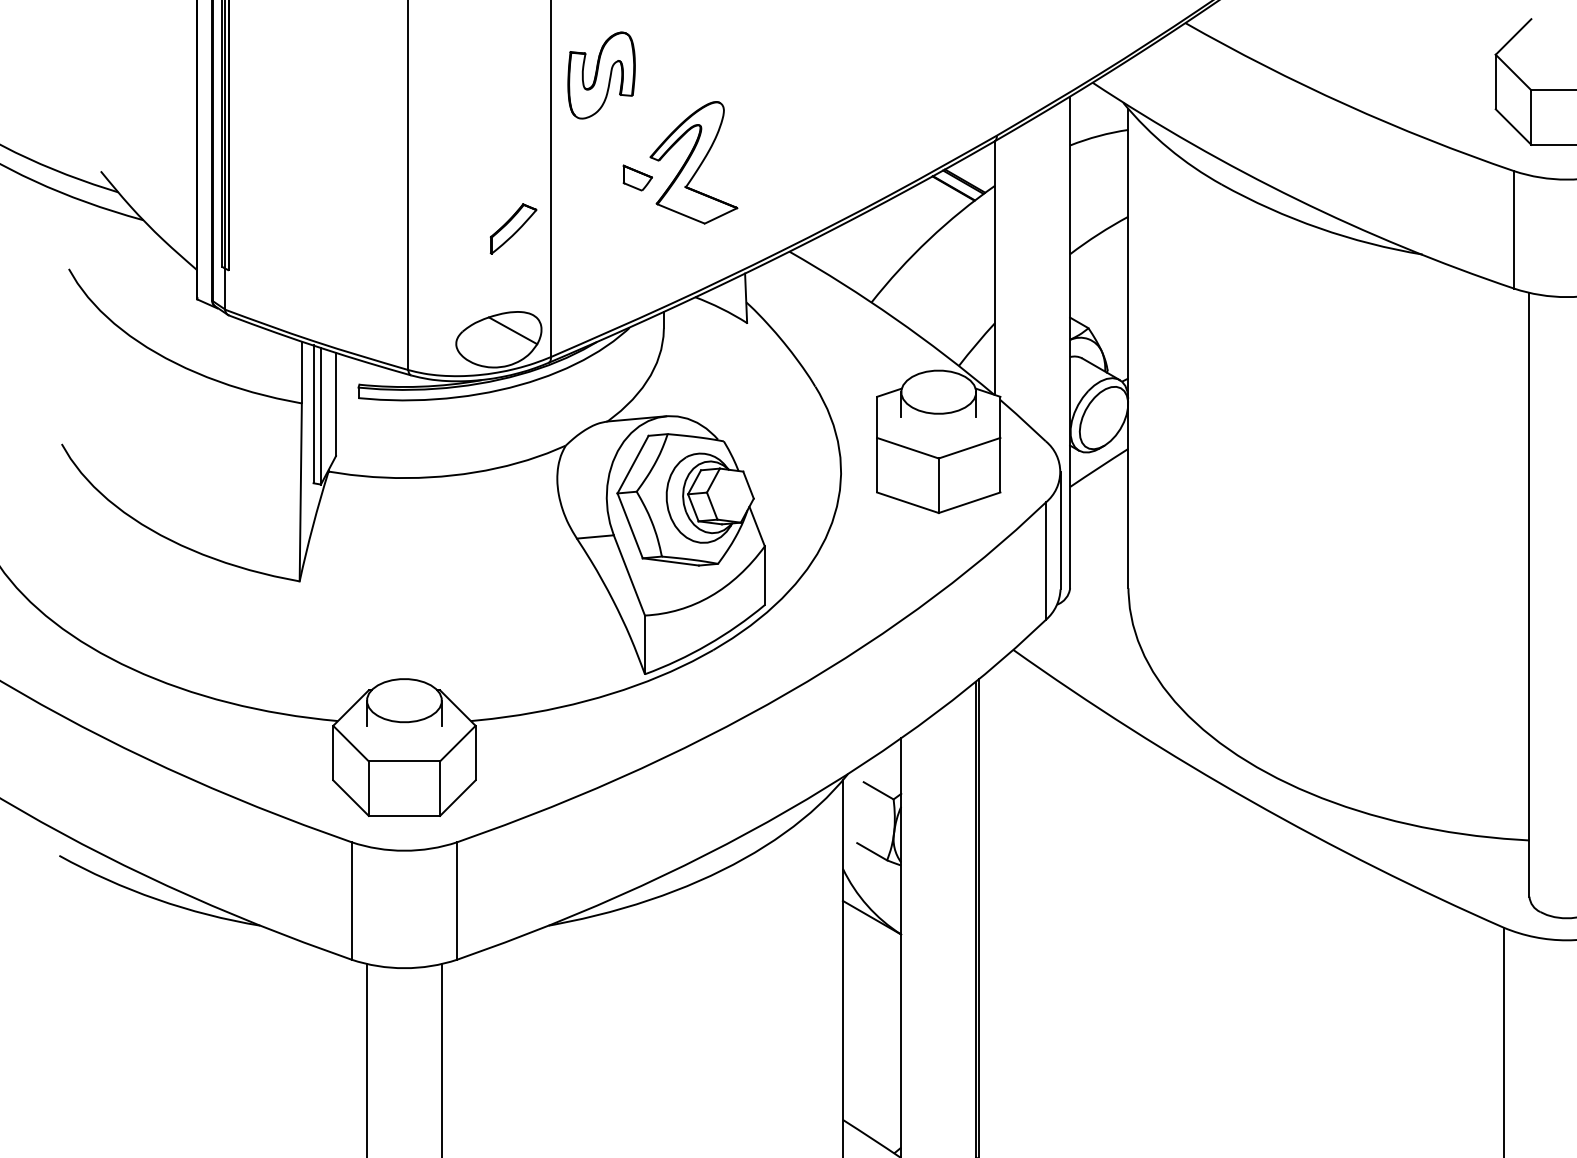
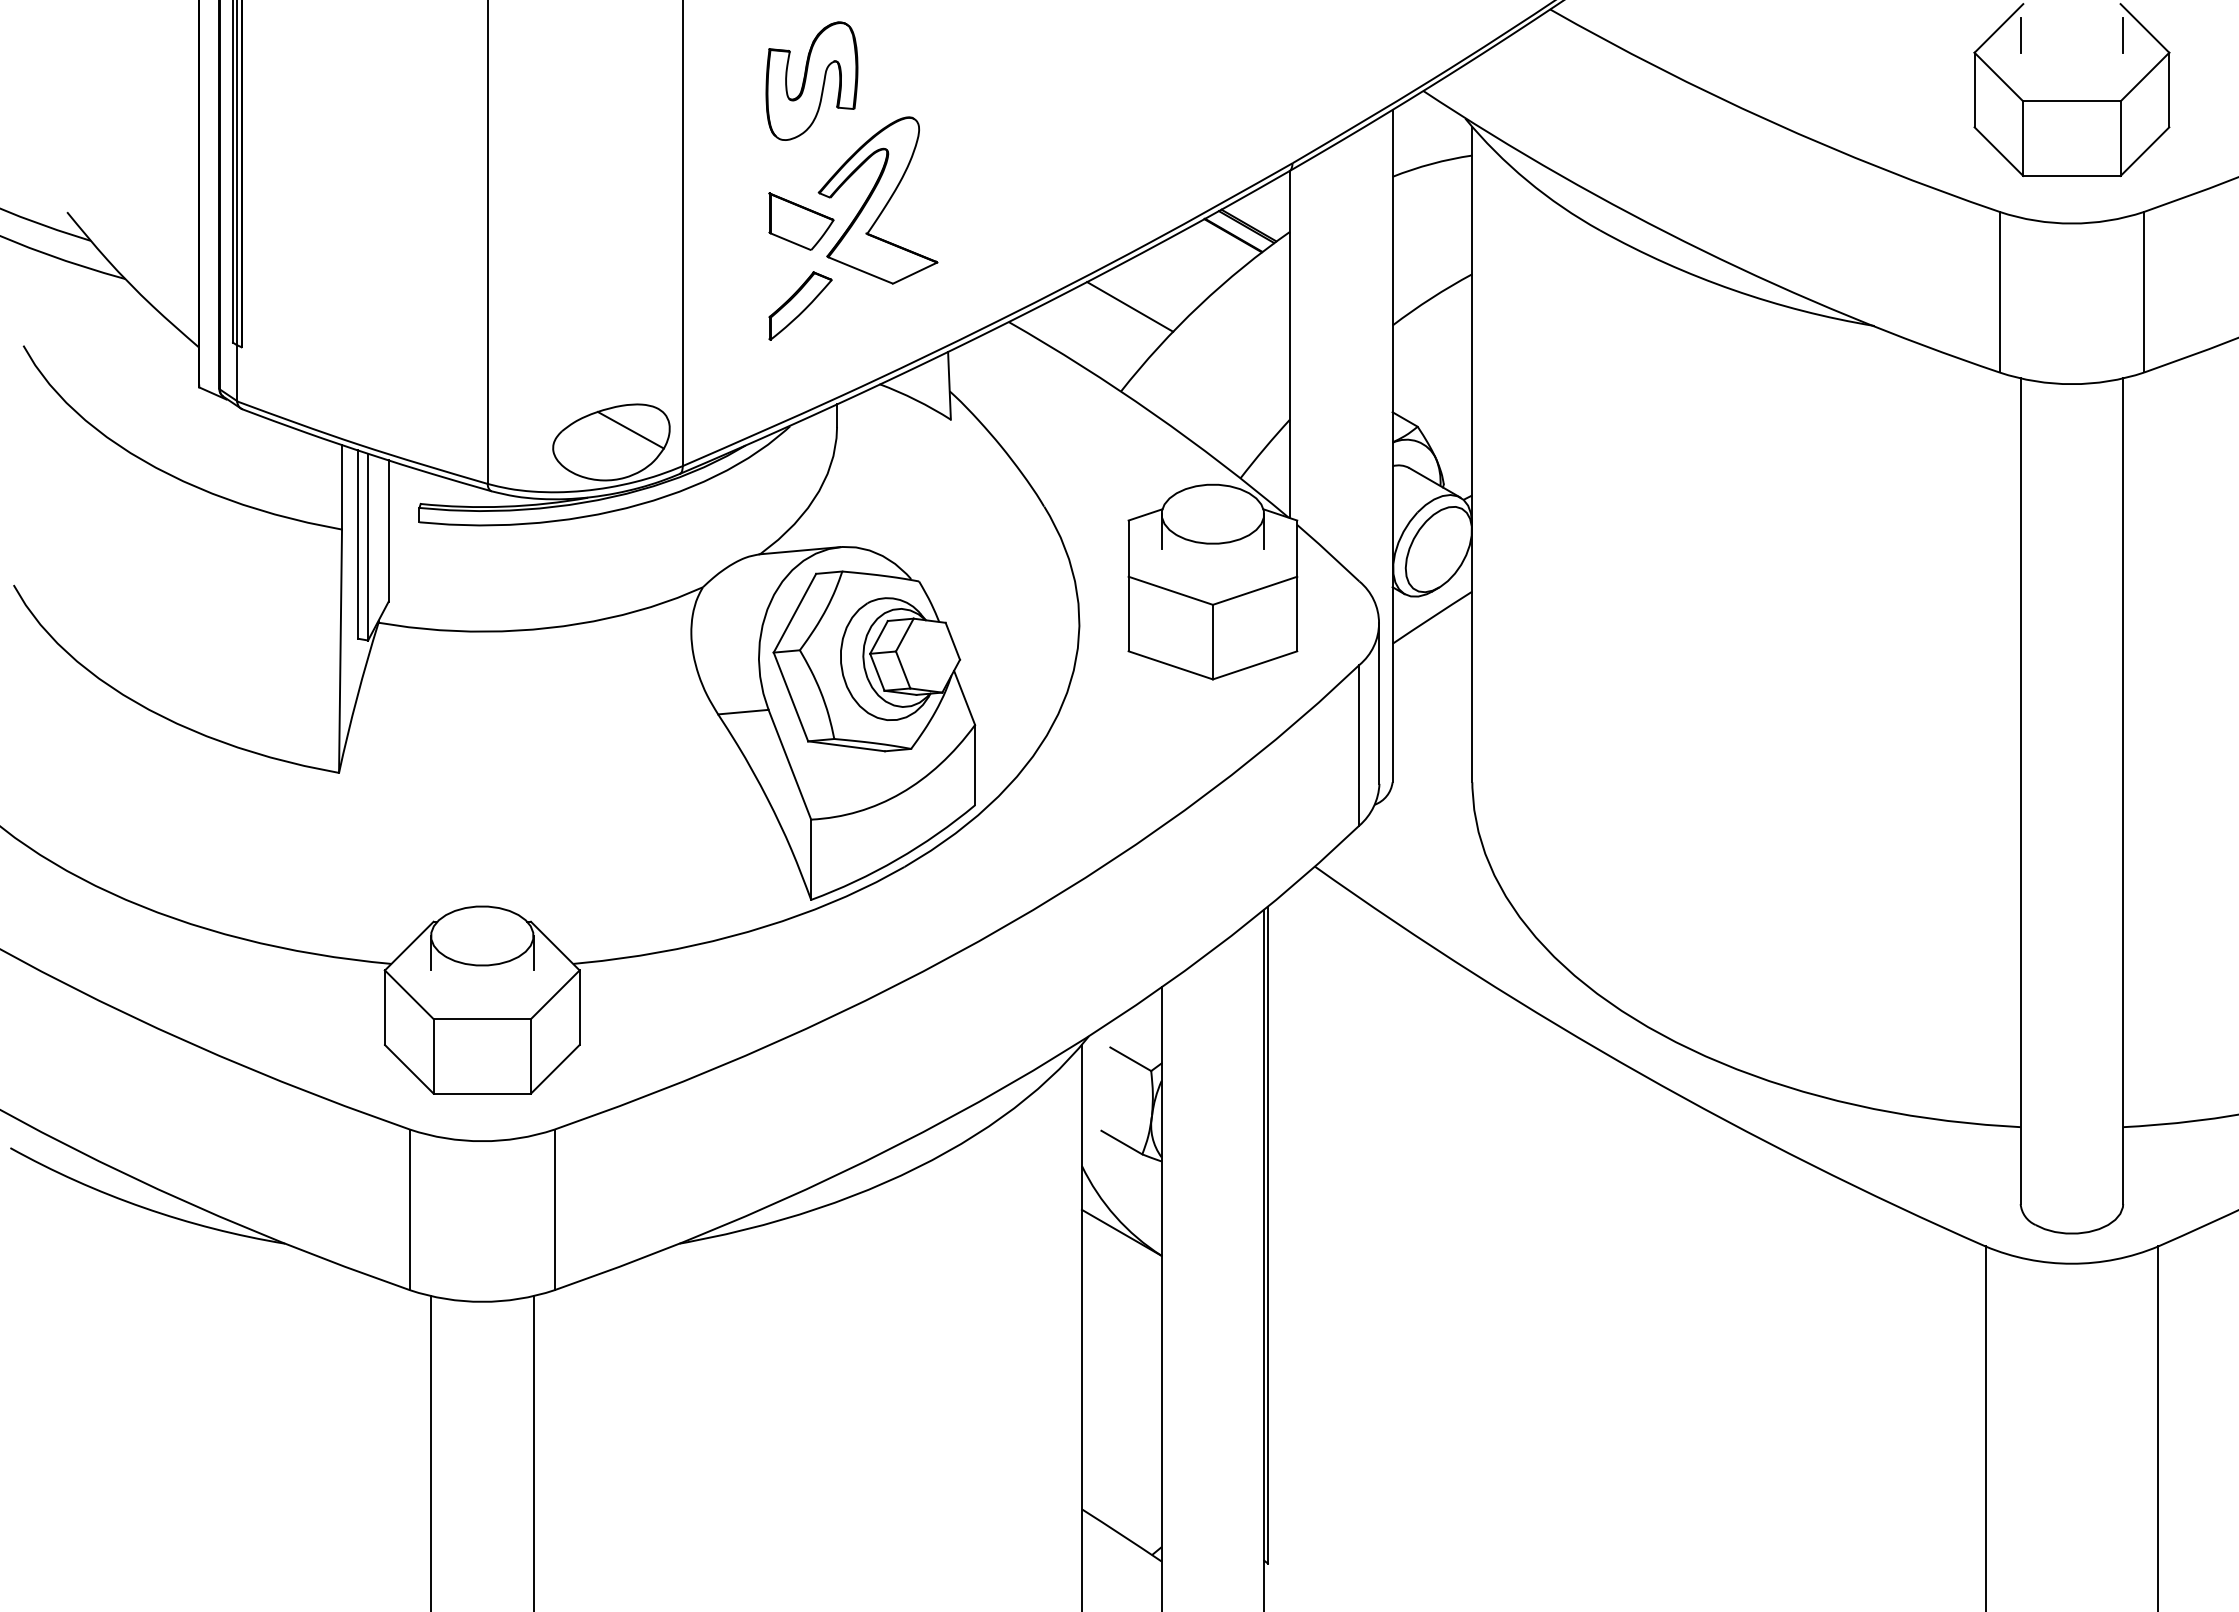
line: (1529, 42) -> (2020, 35), added
part: (601, 75) -> (811, 80), moved
part: (637, 178) -> (801, 221), size x1.67
part: (513, 228) -> (800, 305), moved
line: (878, 240) -> (1130, 306), added

